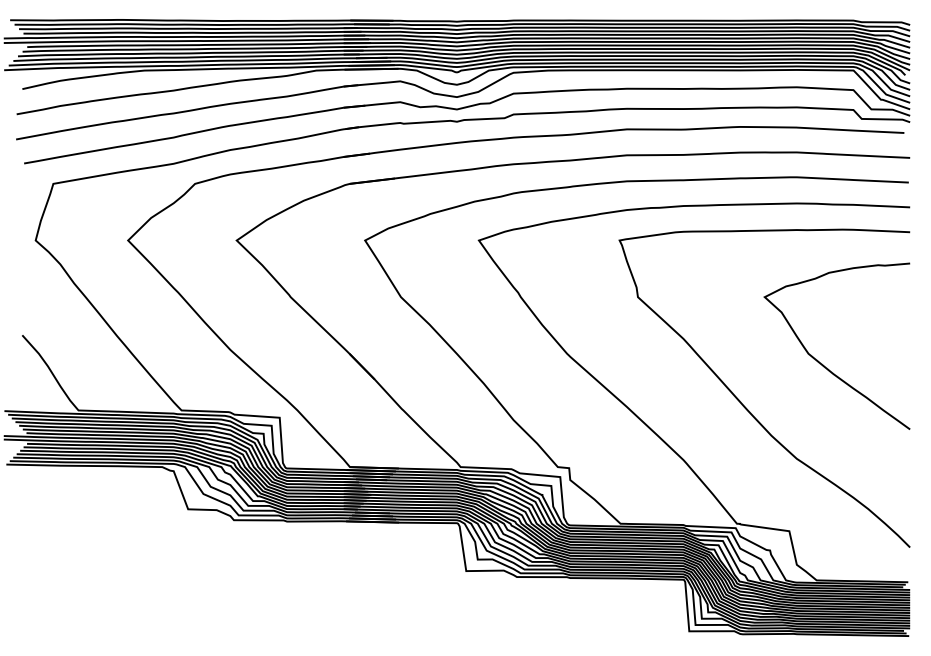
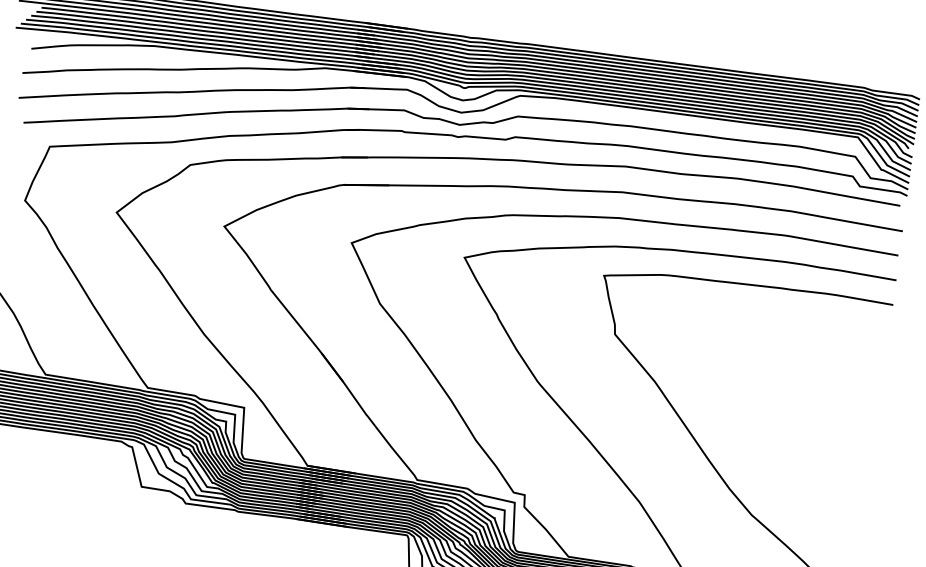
curve: (822, 363) -> (789, 423), removed

